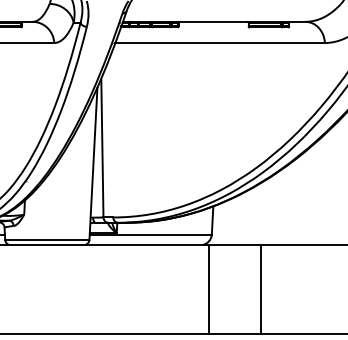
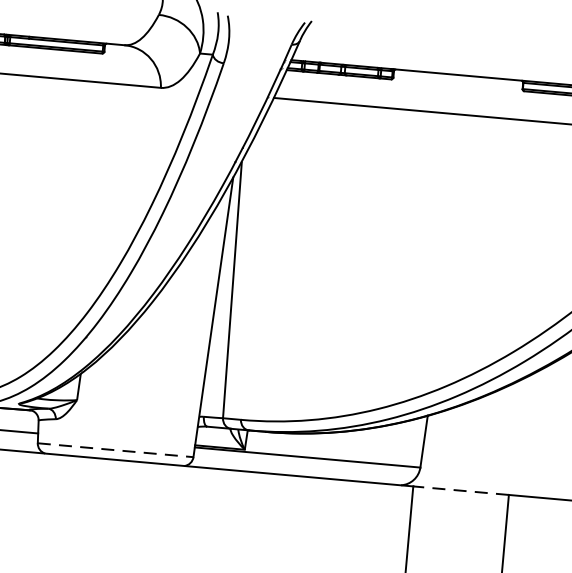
line: (47, 239) -> (115, 449), solid -> dashed
line: (234, 244) -> (460, 489), solid -> dashed

